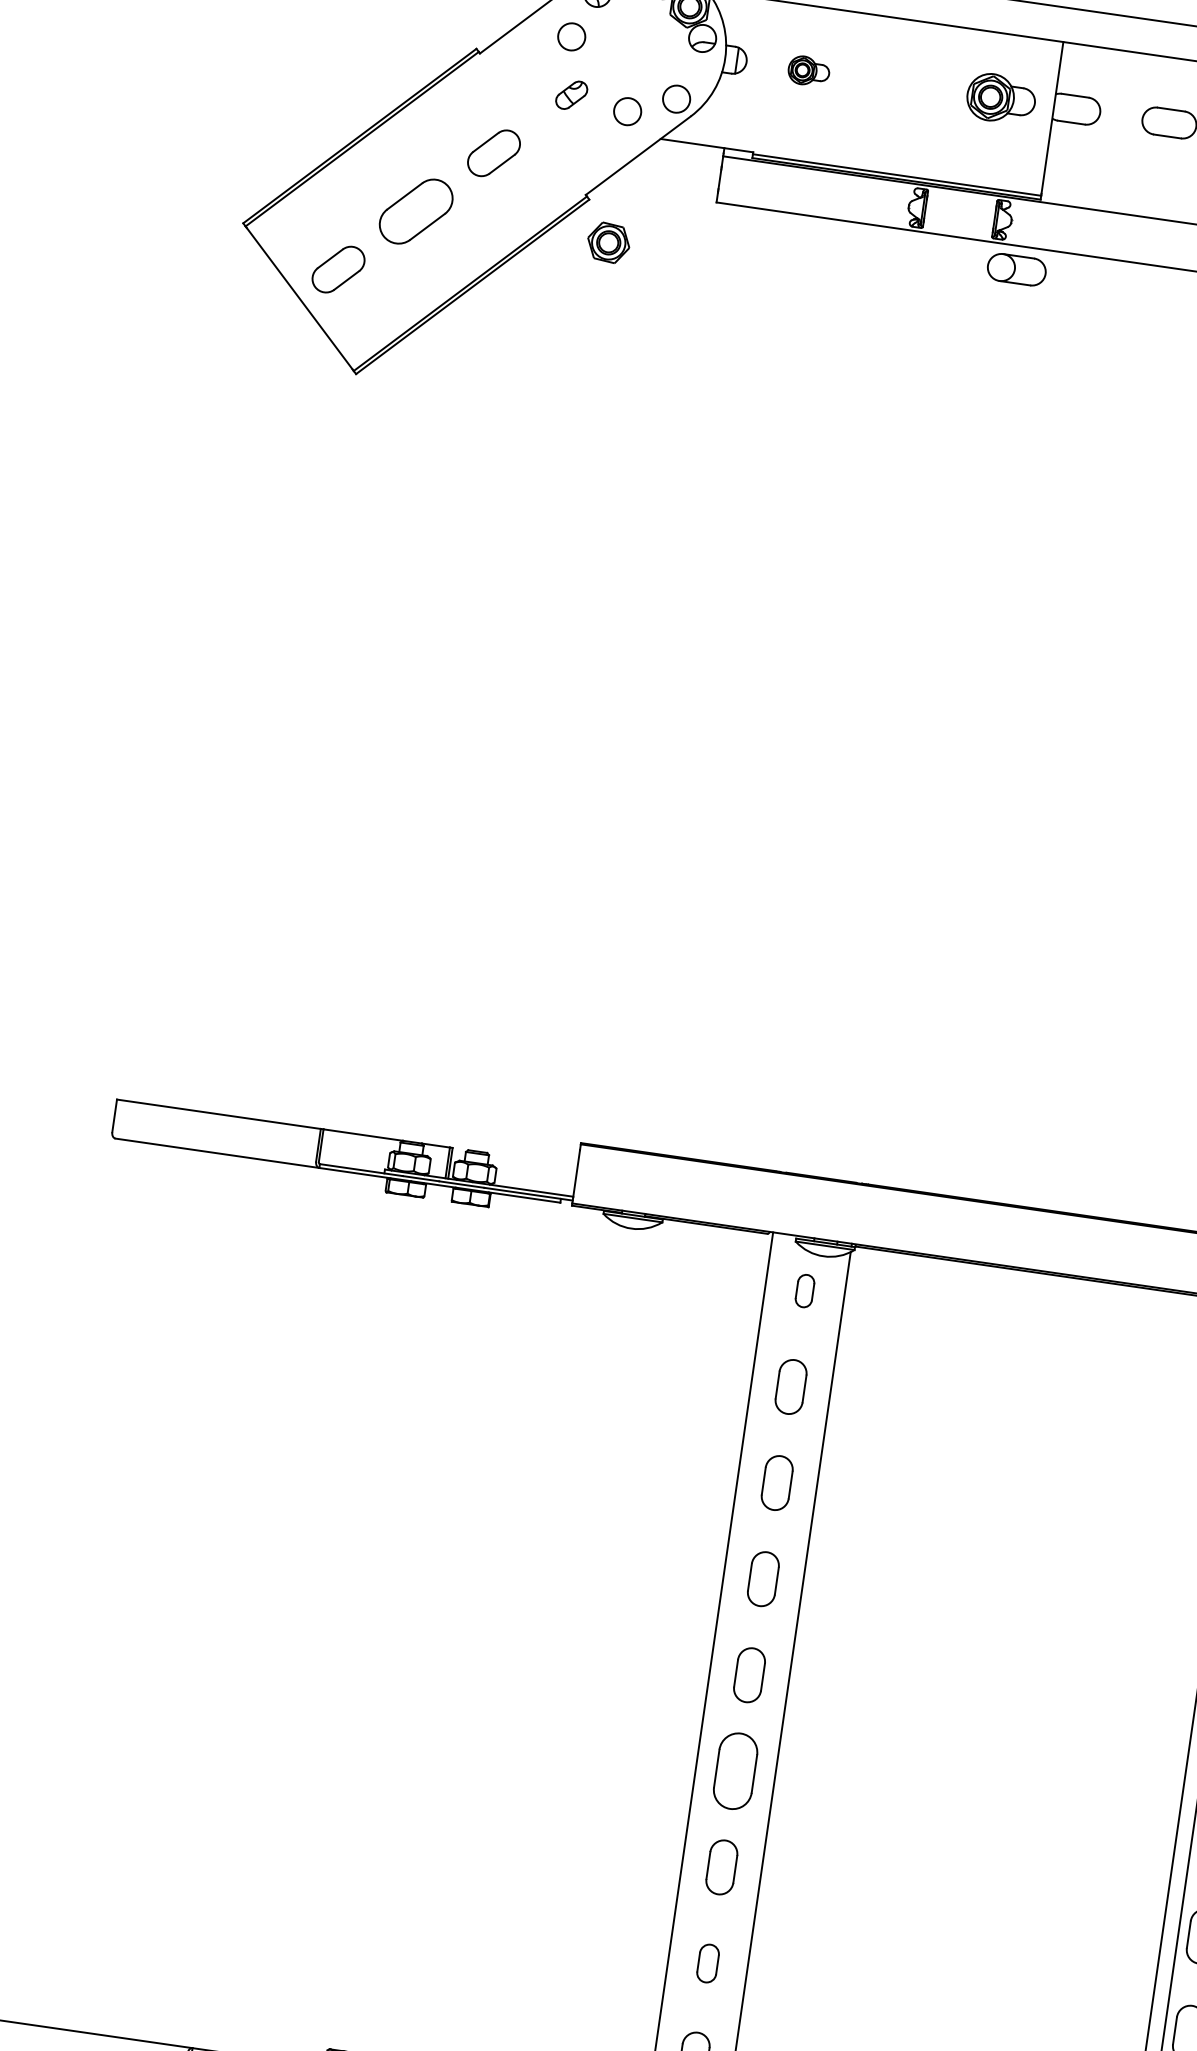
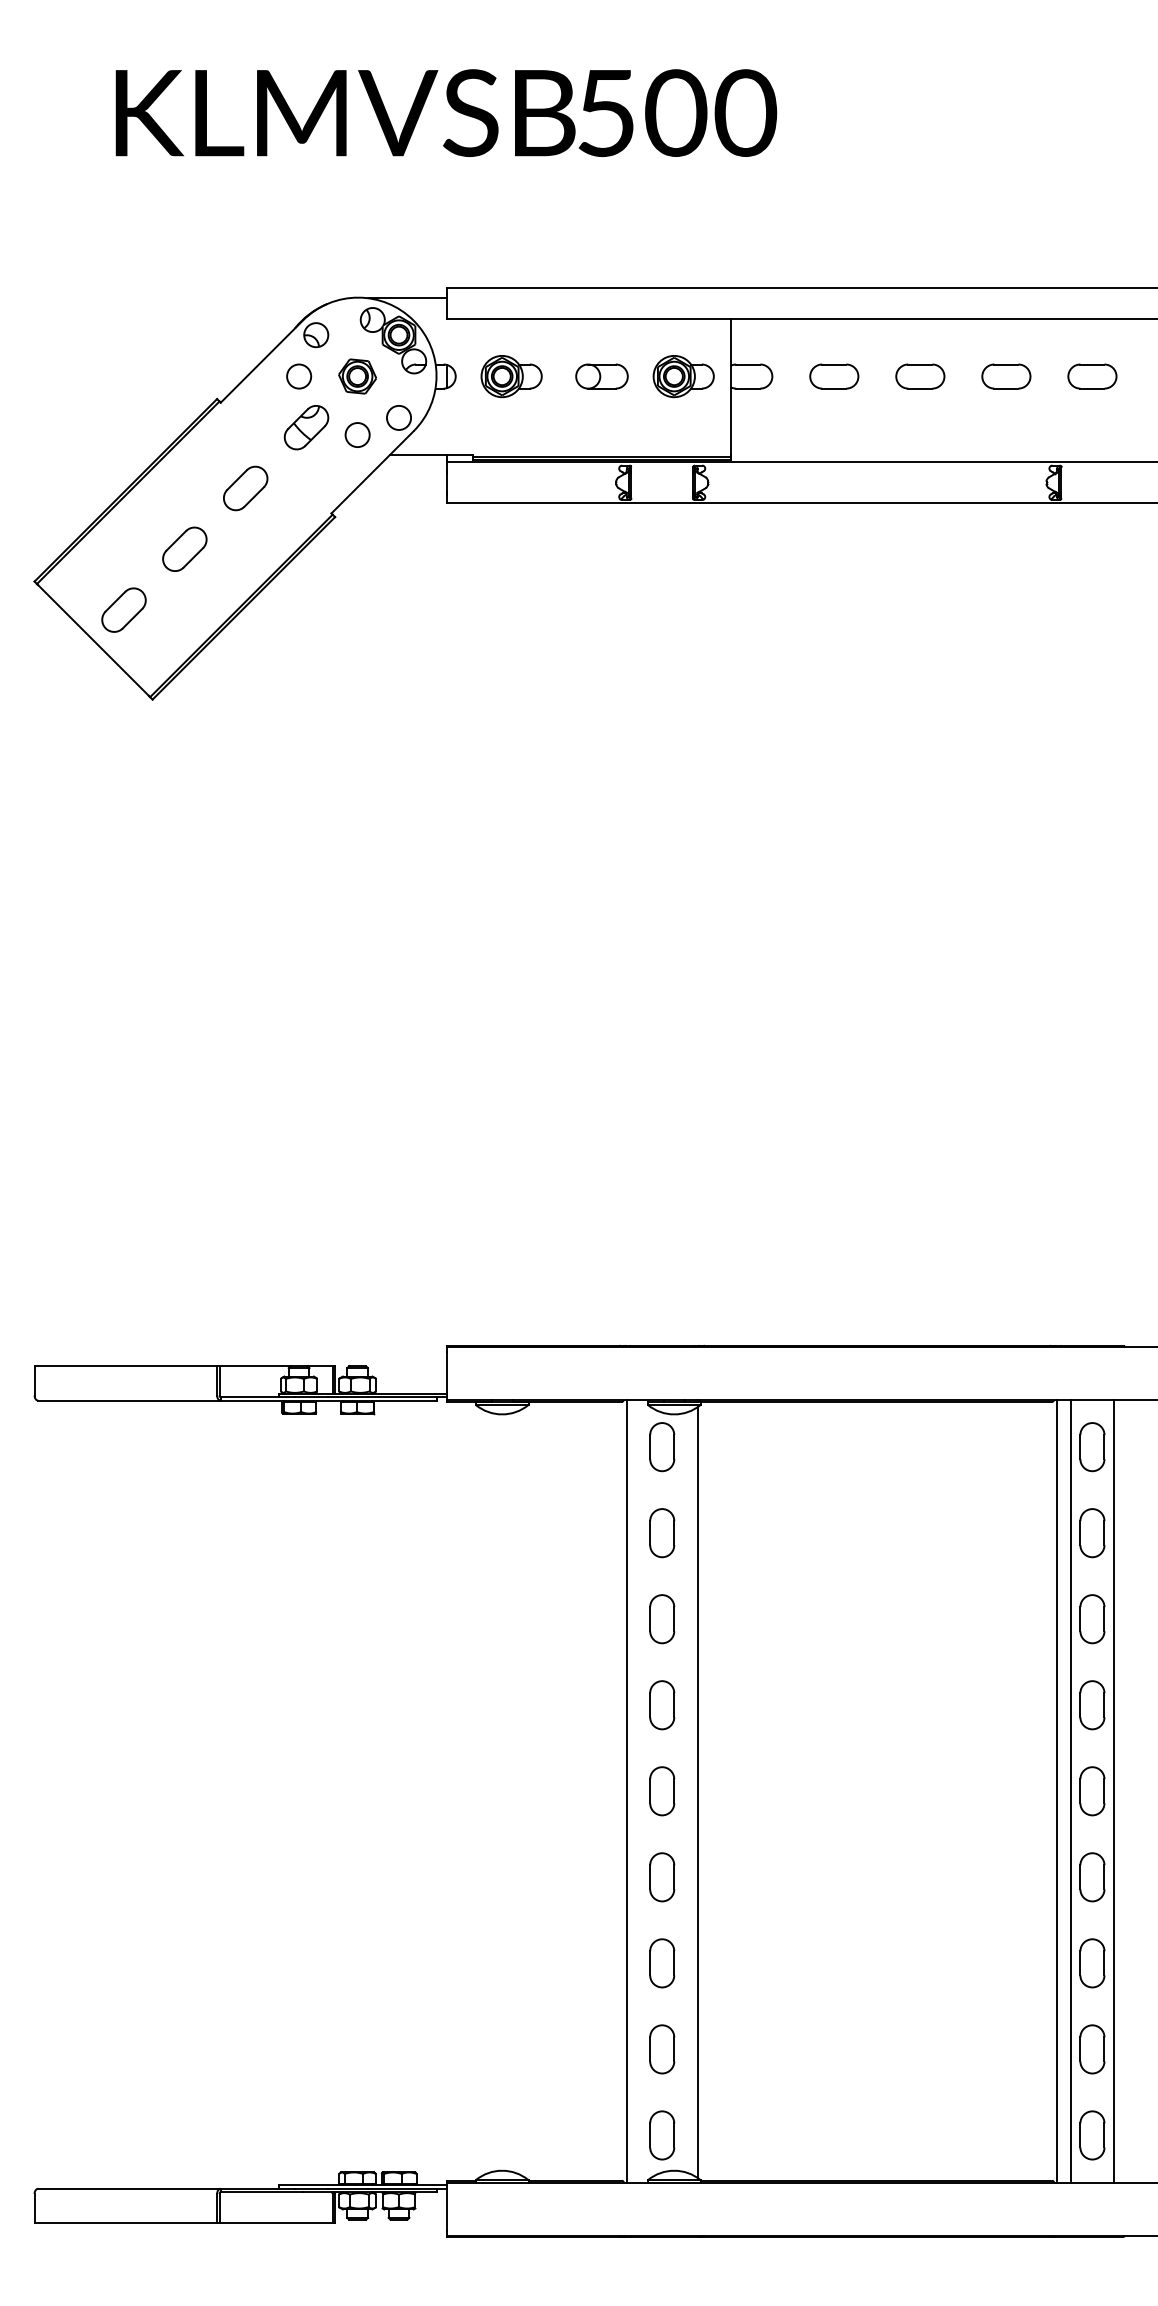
part: (808, 71) -> (511, 376), size x1.67
part: (571, 94) -> (306, 427), size x1.67
part: (416, 210) -> (184, 548), size x0.71
part: (608, 242) -> (357, 376), moved
part: (1016, 269) -> (601, 376), moved
part: (805, 1291) -> (662, 1447), size x1.67
part: (735, 1771) -> (662, 1877), size x0.71
part: (708, 1963) -> (662, 2049), size x1.43

